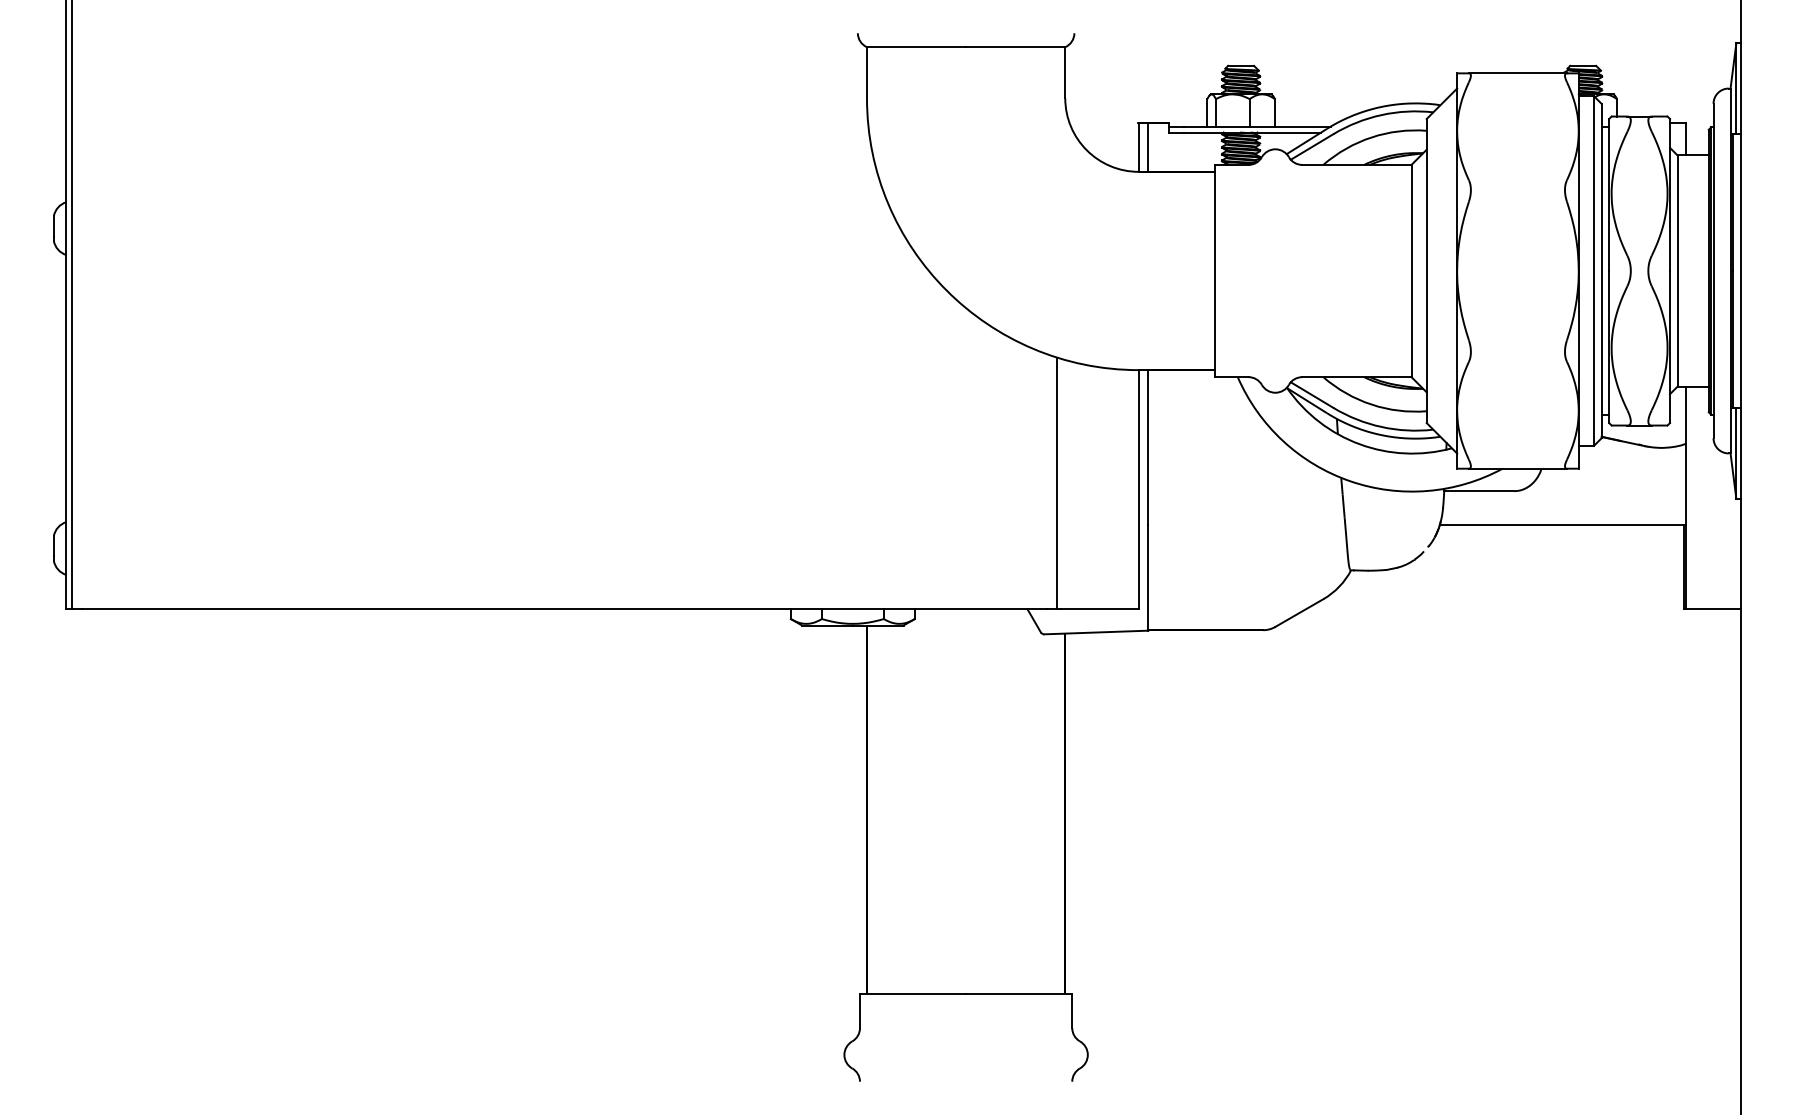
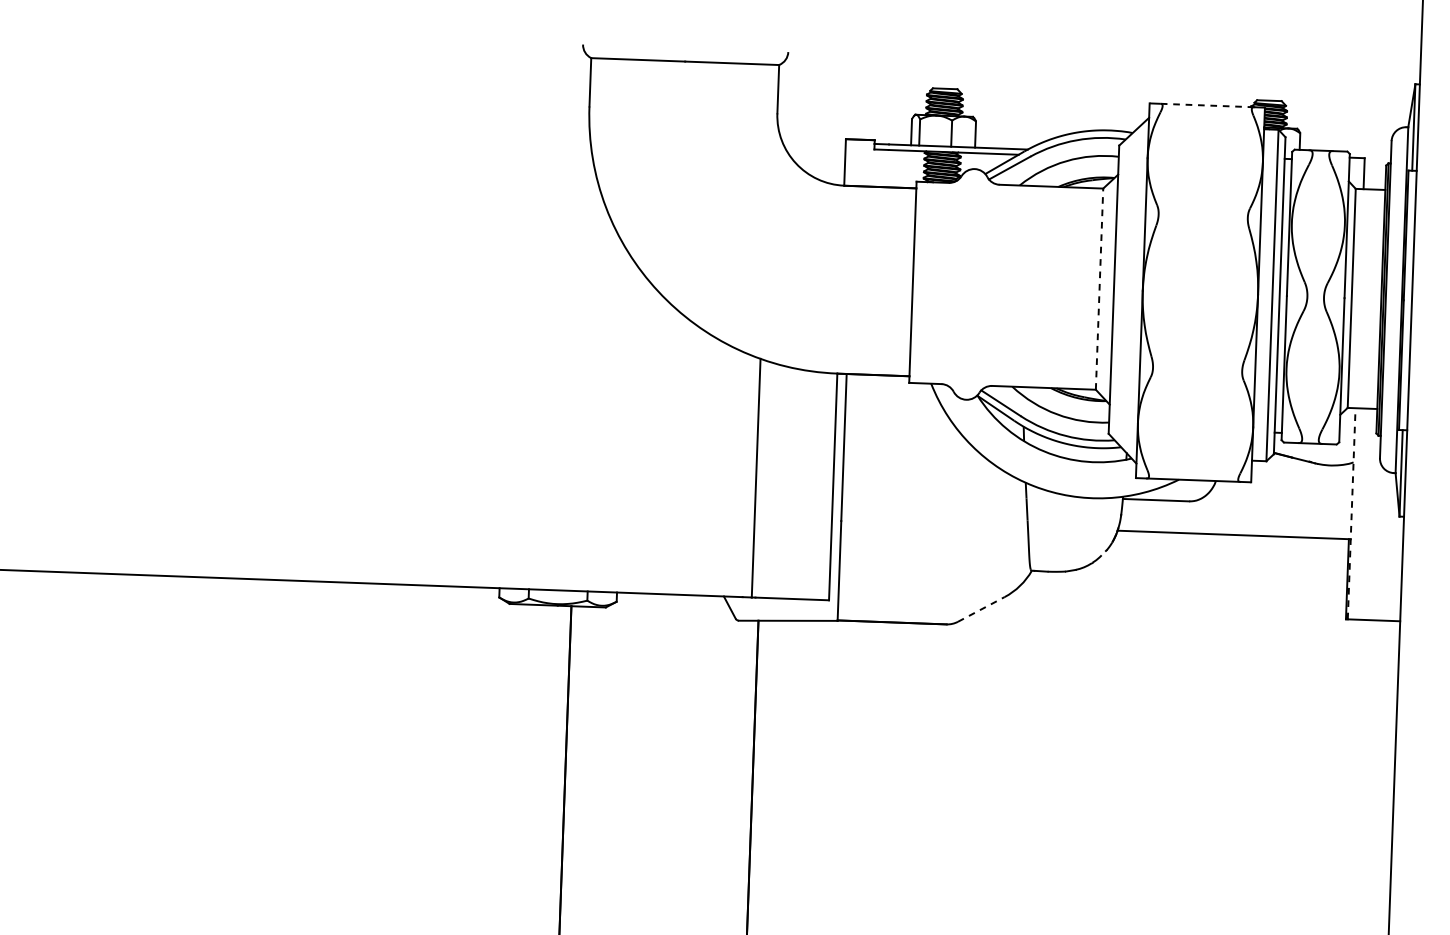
line: (1518, 73) -> (1207, 105), solid -> dashed
line: (1148, 146) -> (854, 161), removed
line: (1411, 270) -> (1099, 288), solid -> dashed
line: (1685, 497) -> (1351, 513), solid -> dashed
line: (1299, 613) -> (981, 609), solid -> dashed

